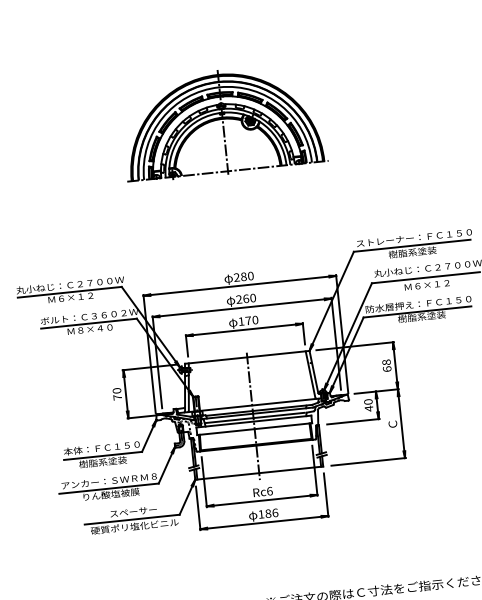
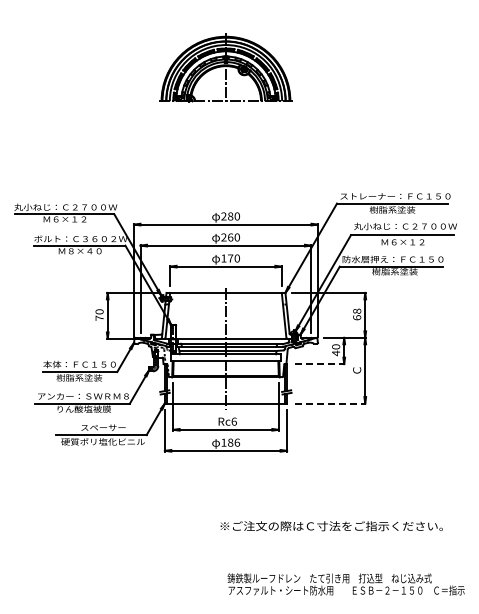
part: (222, 122) -> (225, 68), size x0.7
line: (353, 422) -> (320, 364), solid -> dashed
line: (368, 461) -> (330, 403), solid -> dashed

